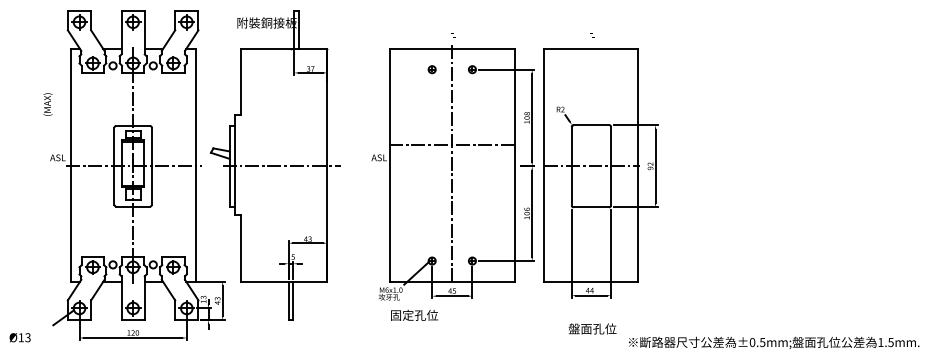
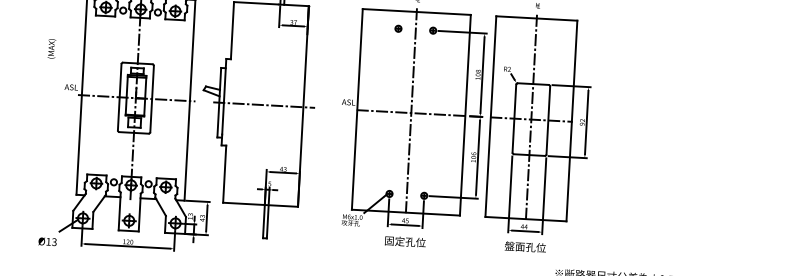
text: (47, 104) -> (51, 48), moved
line: (452, 145) -> (411, 113), moved
line: (591, 163) -> (531, 117), added
text: (414, 314) -> (405, 241), moved
text: (592, 328) -> (525, 246), moved
text: (19, 337) -> (47, 241), moved

